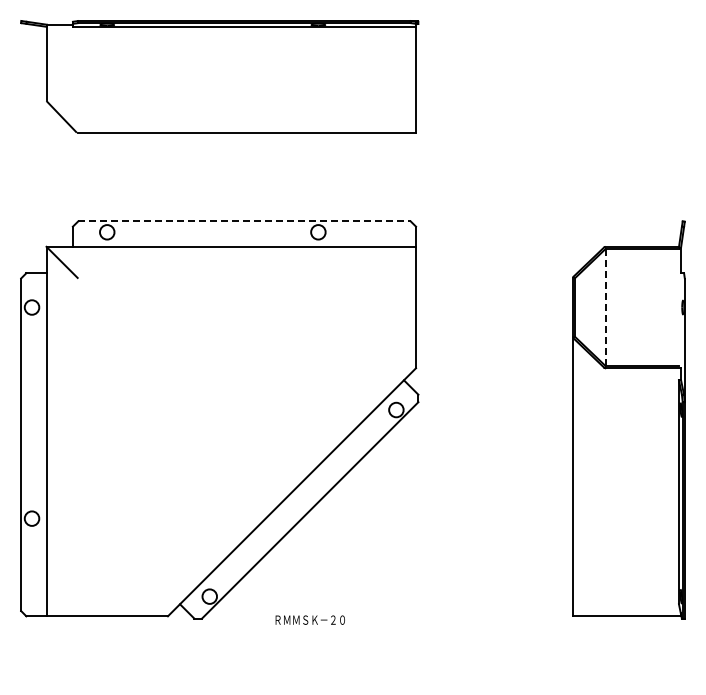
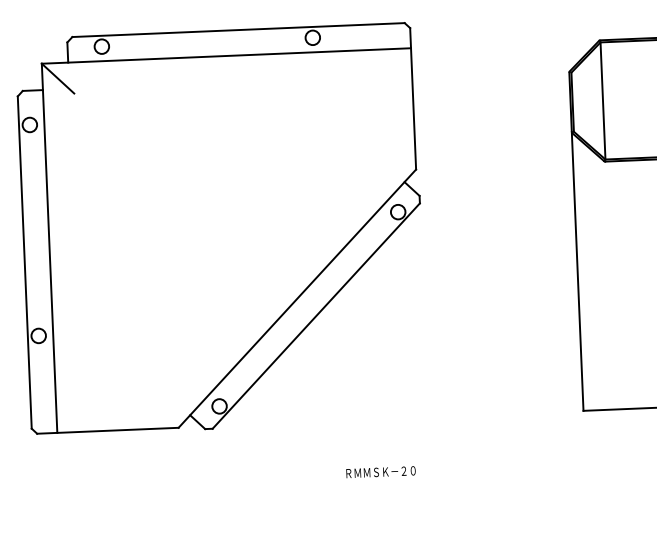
line: (244, 221) -> (238, 30), dashed -> solid
line: (605, 307) -> (602, 100), dashed -> solid
text: (309, 619) -> (380, 471), moved

